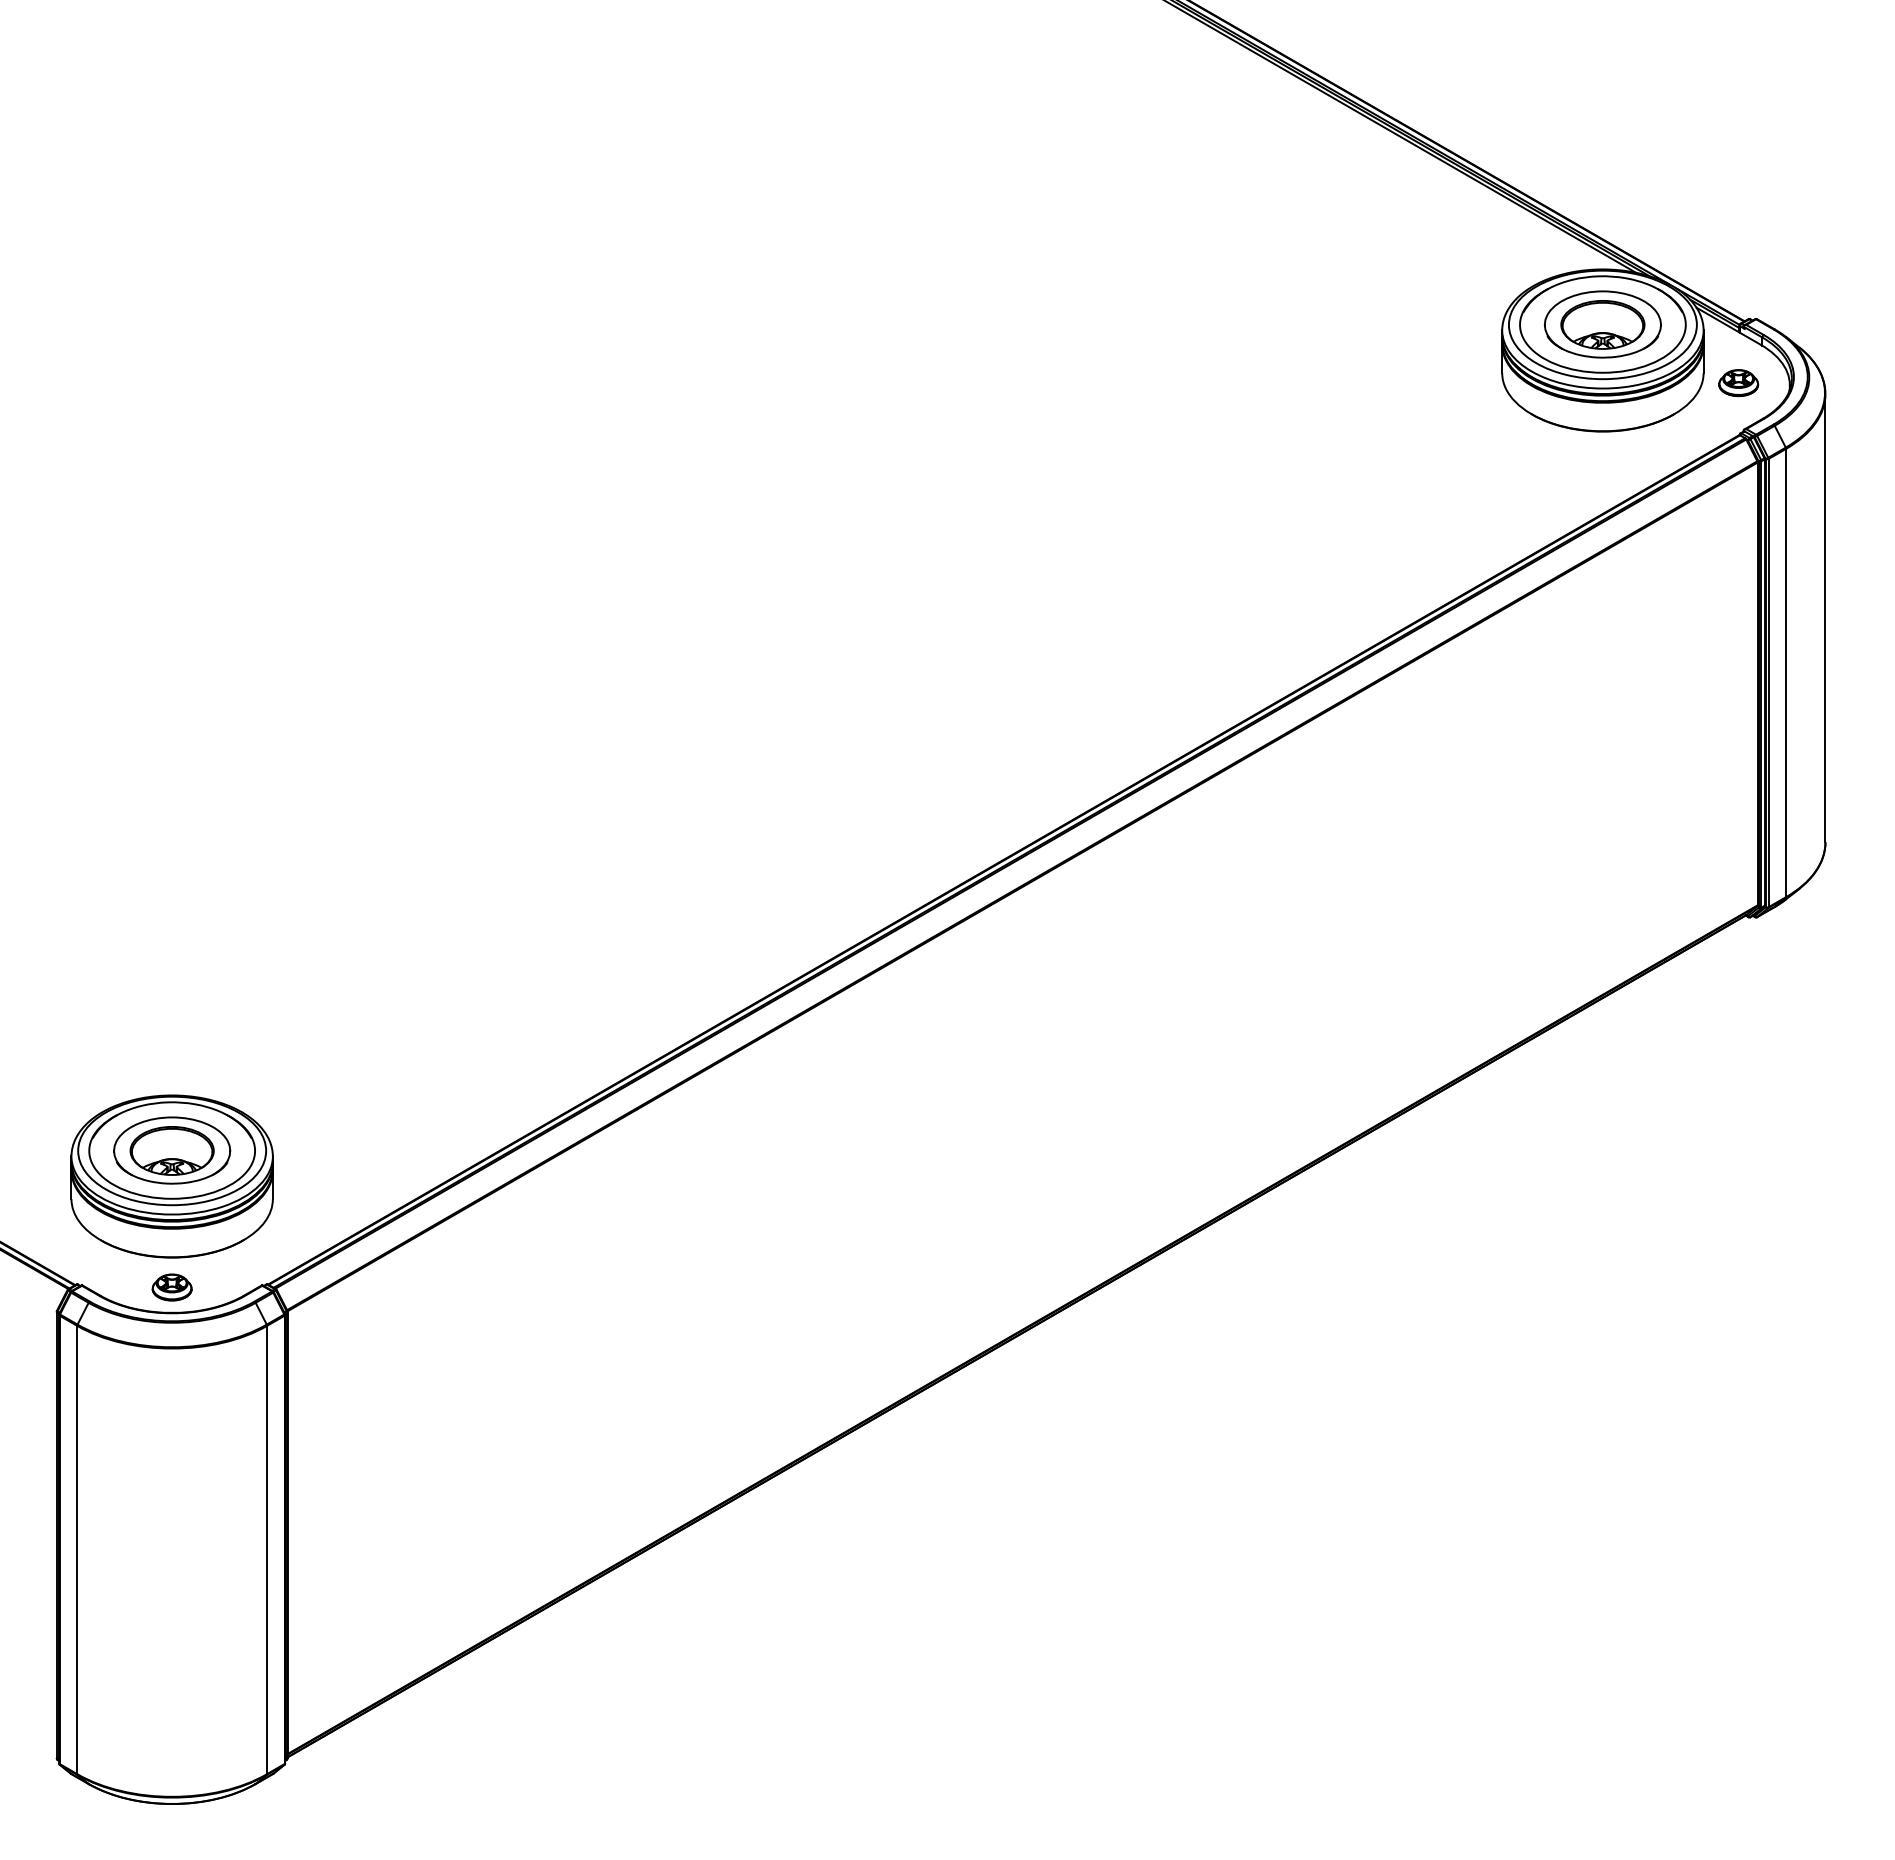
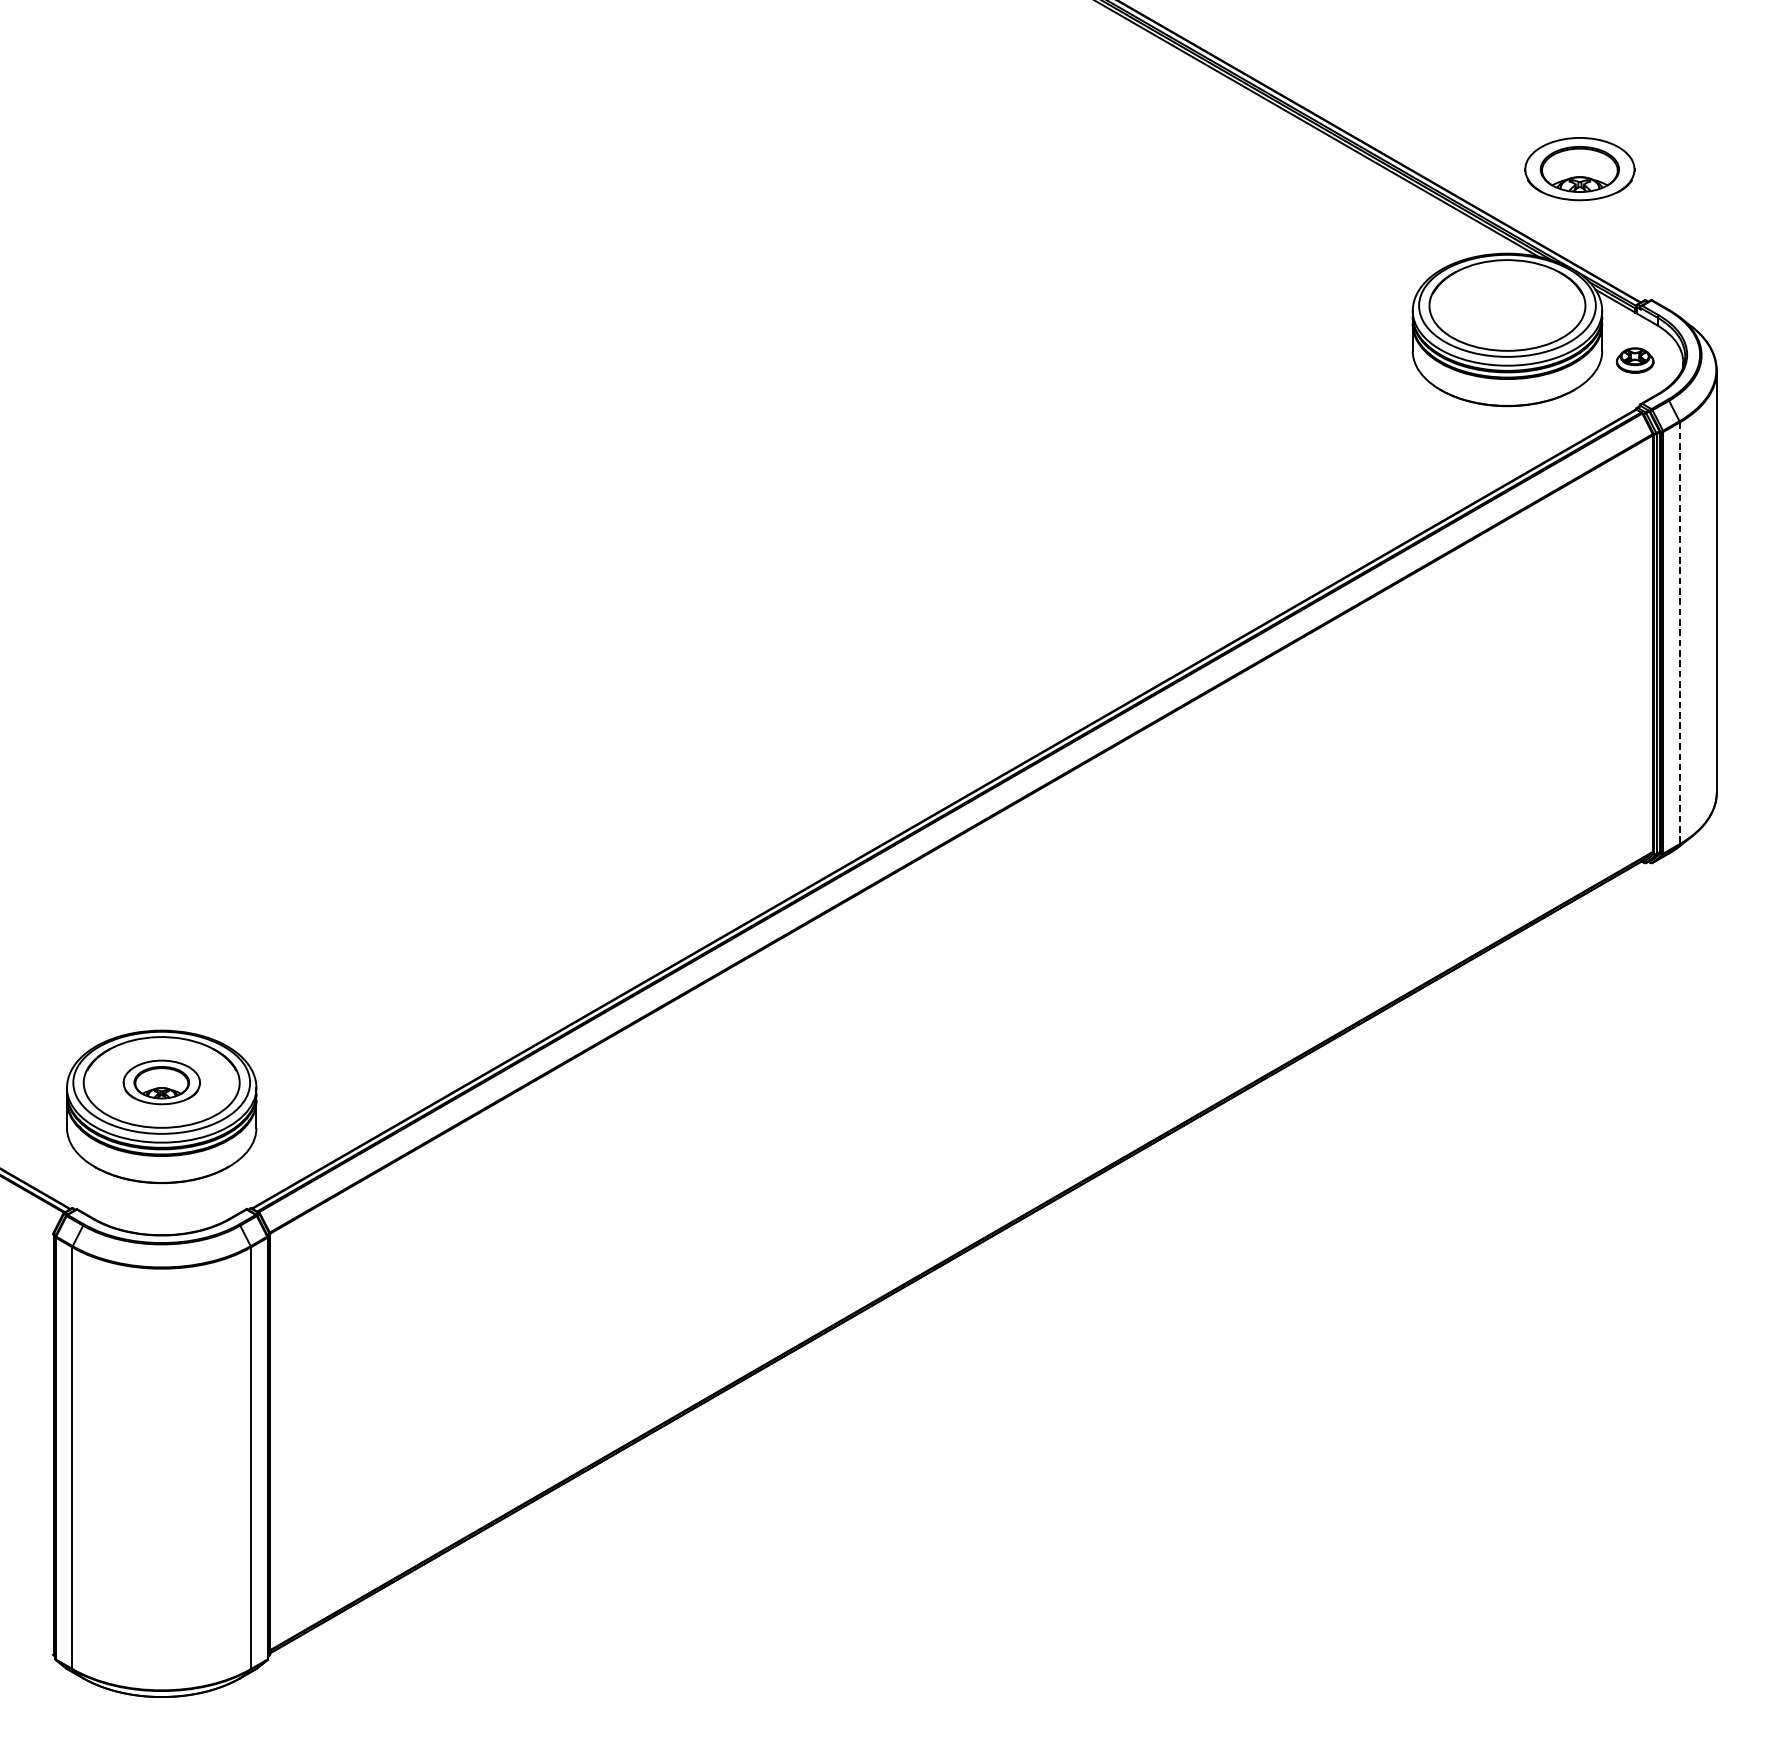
part: (1602, 324) -> (1579, 169), moved
line: (1786, 673) -> (1680, 633), solid -> dashed
part: (172, 1150) -> (162, 1082), size x0.7
part: (171, 1287) -> (161, 1211), removed

